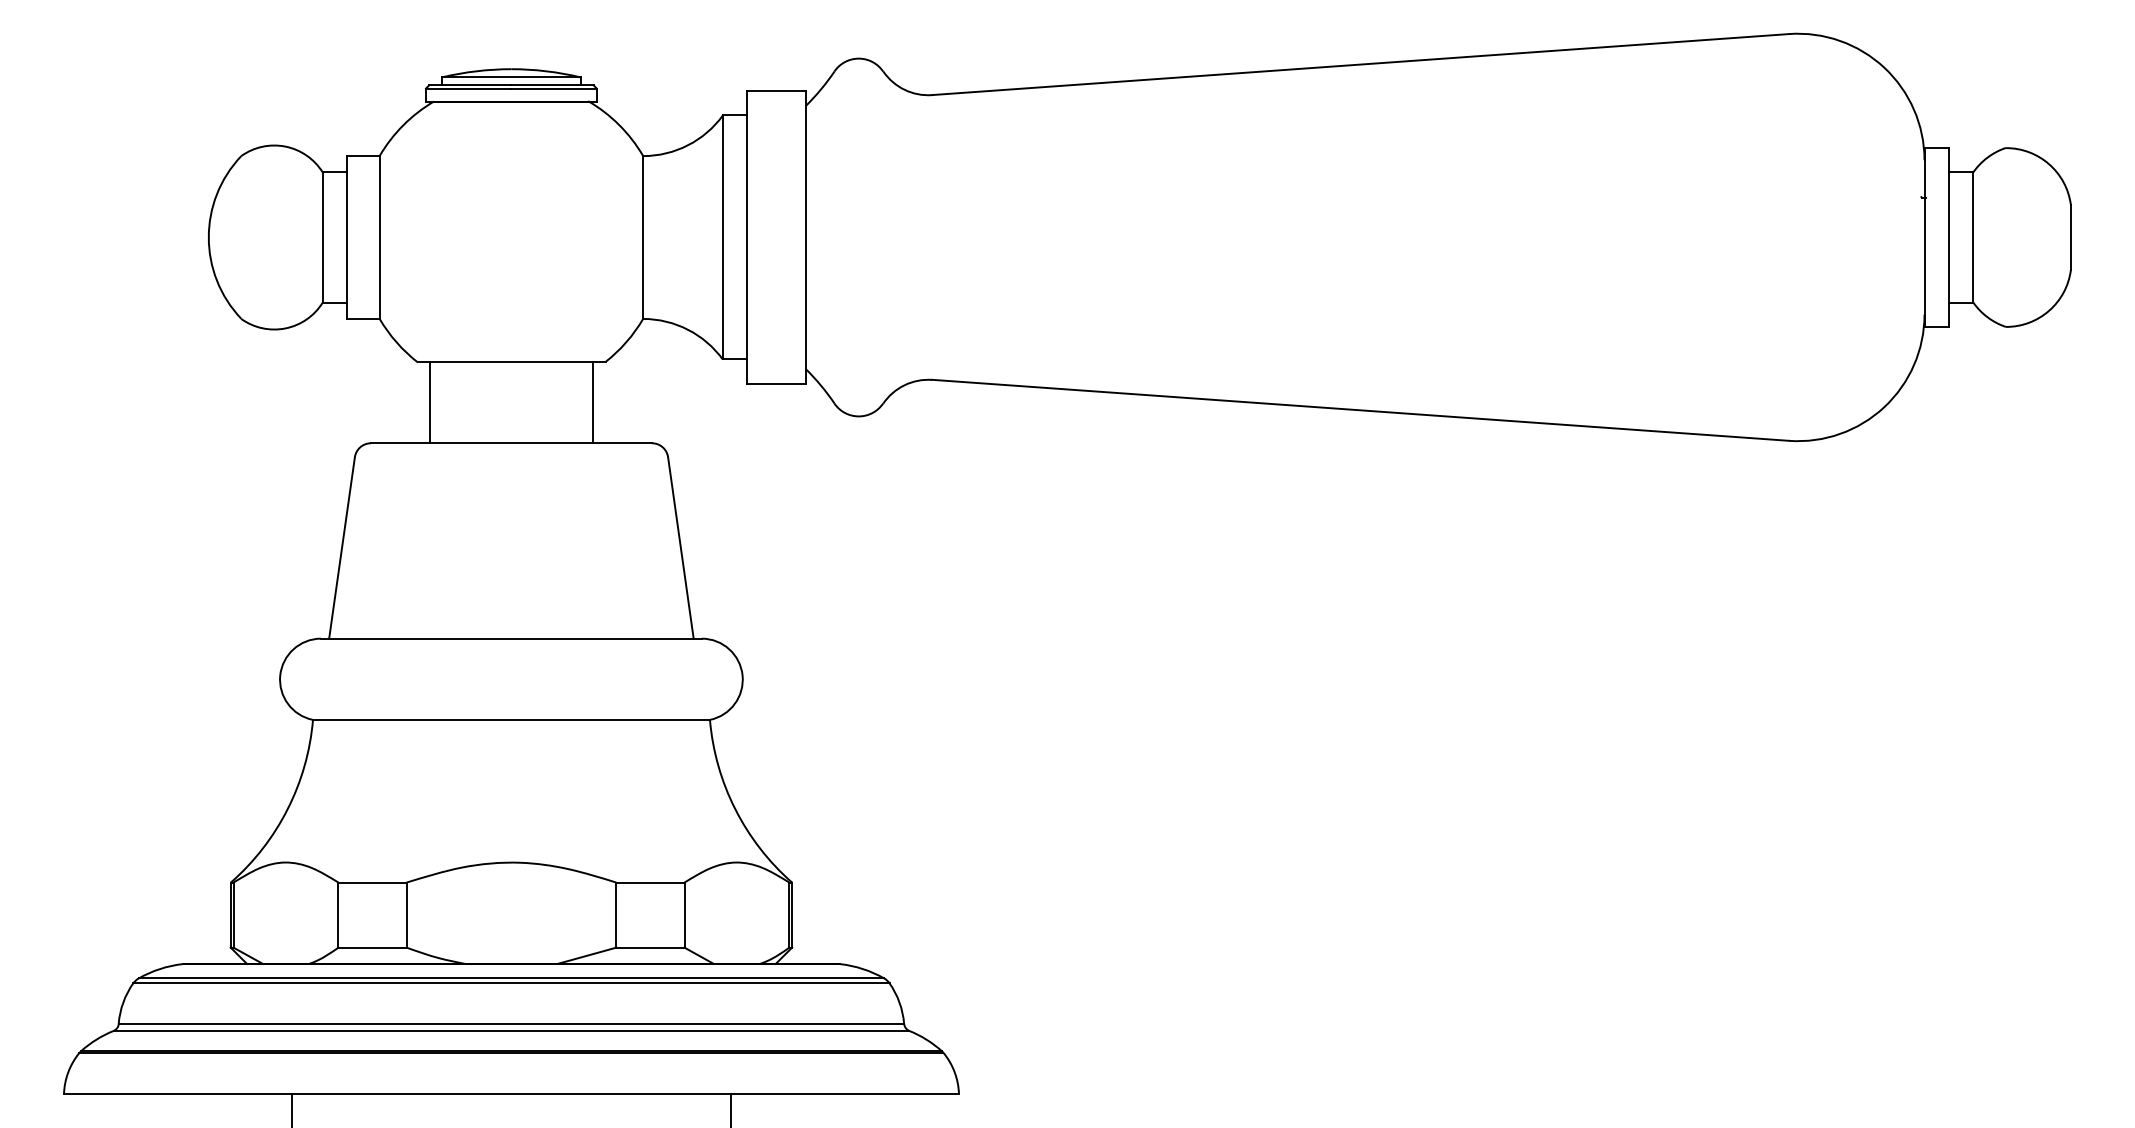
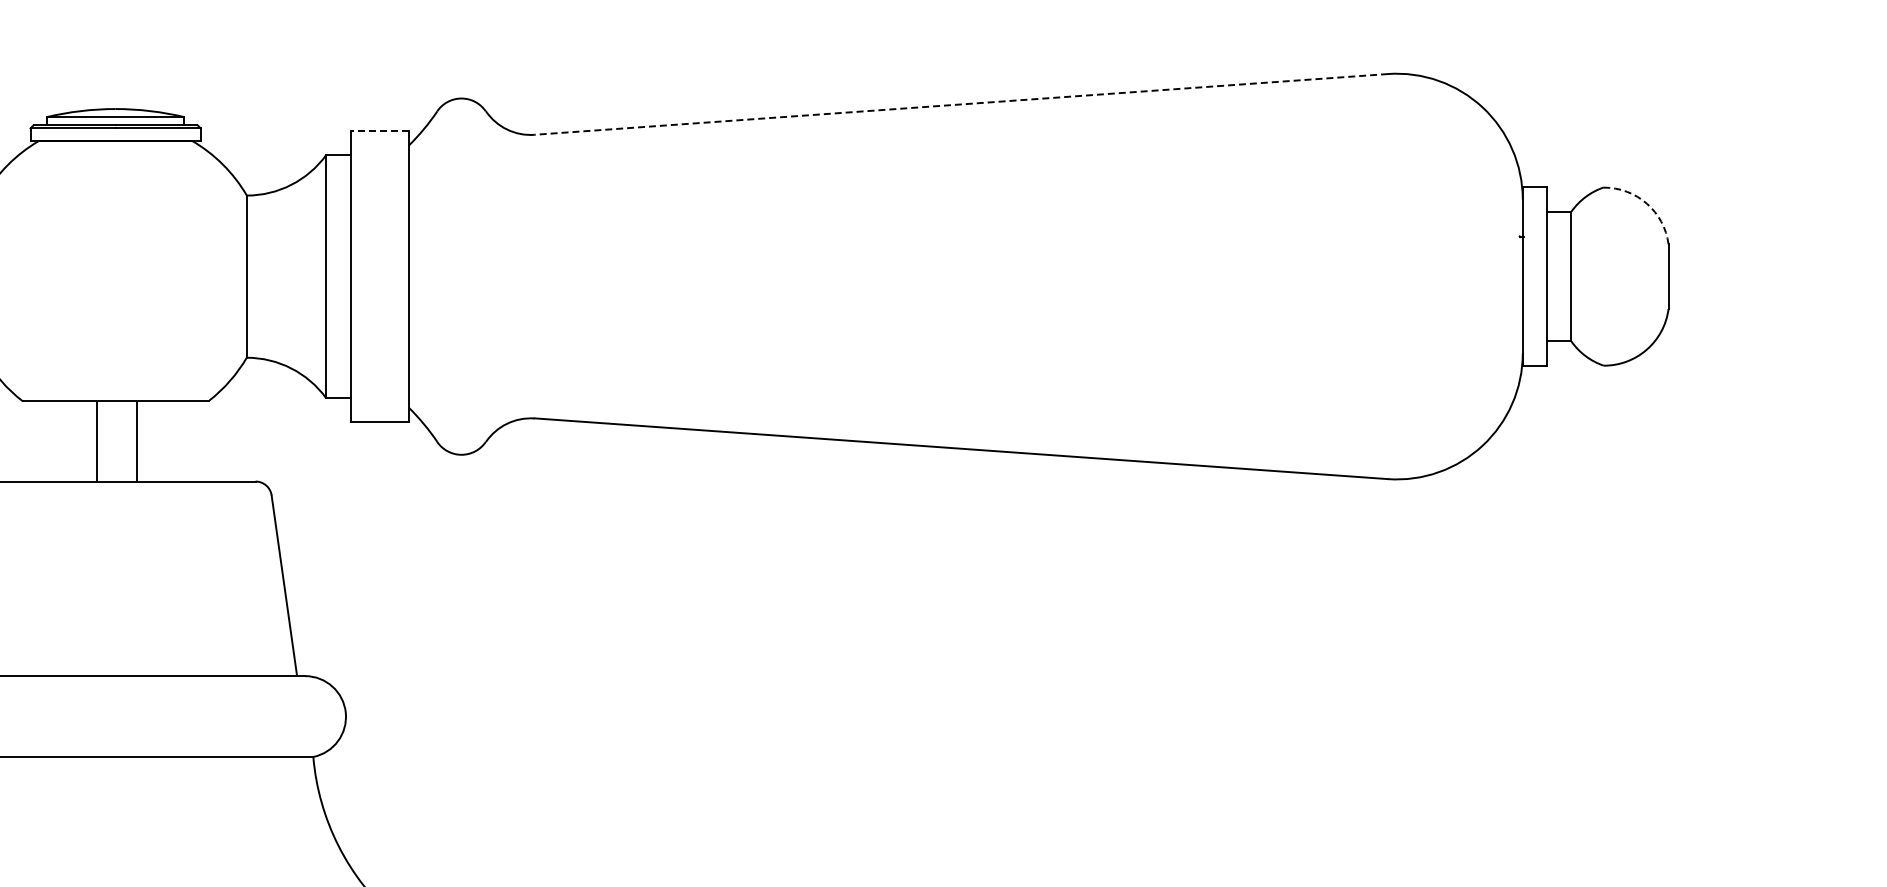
line: (1360, 64) -> (961, 104), solid -> dashed
line: (776, 91) -> (379, 131), solid -> dashed
arc: (2049, 164) -> (1647, 203), solid -> dashed
line: (430, 402) -> (97, 440), moved
line: (592, 402) -> (136, 440), moved

